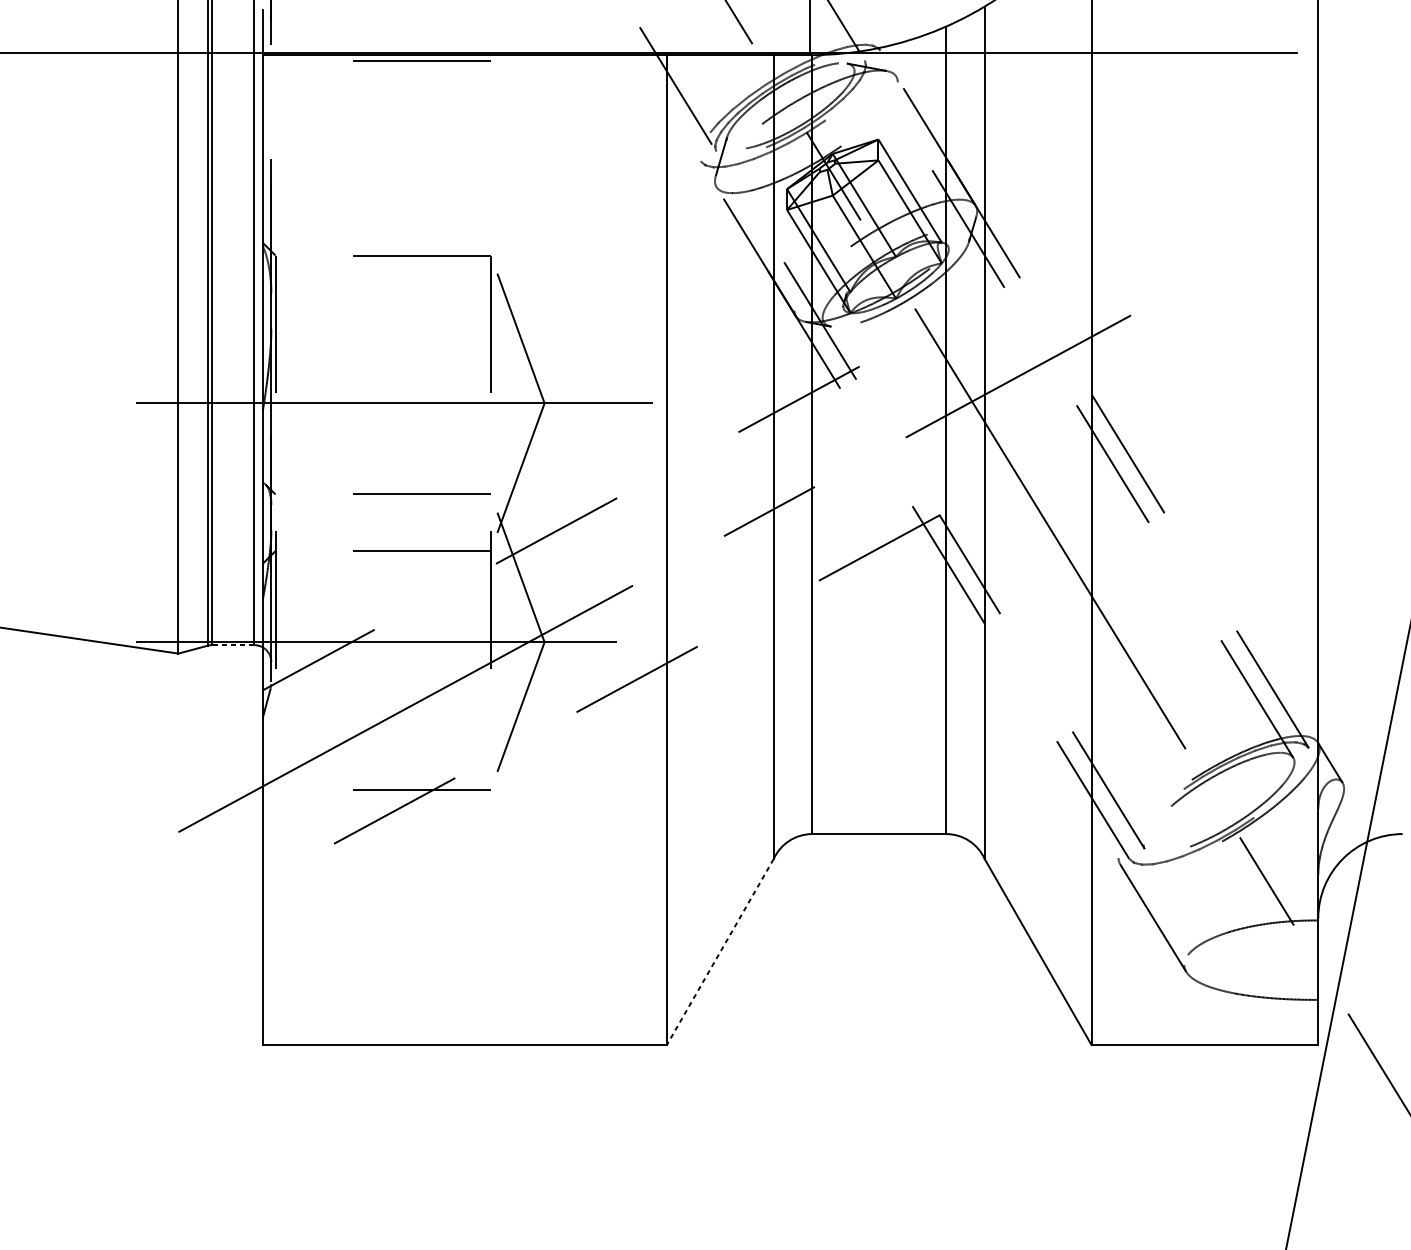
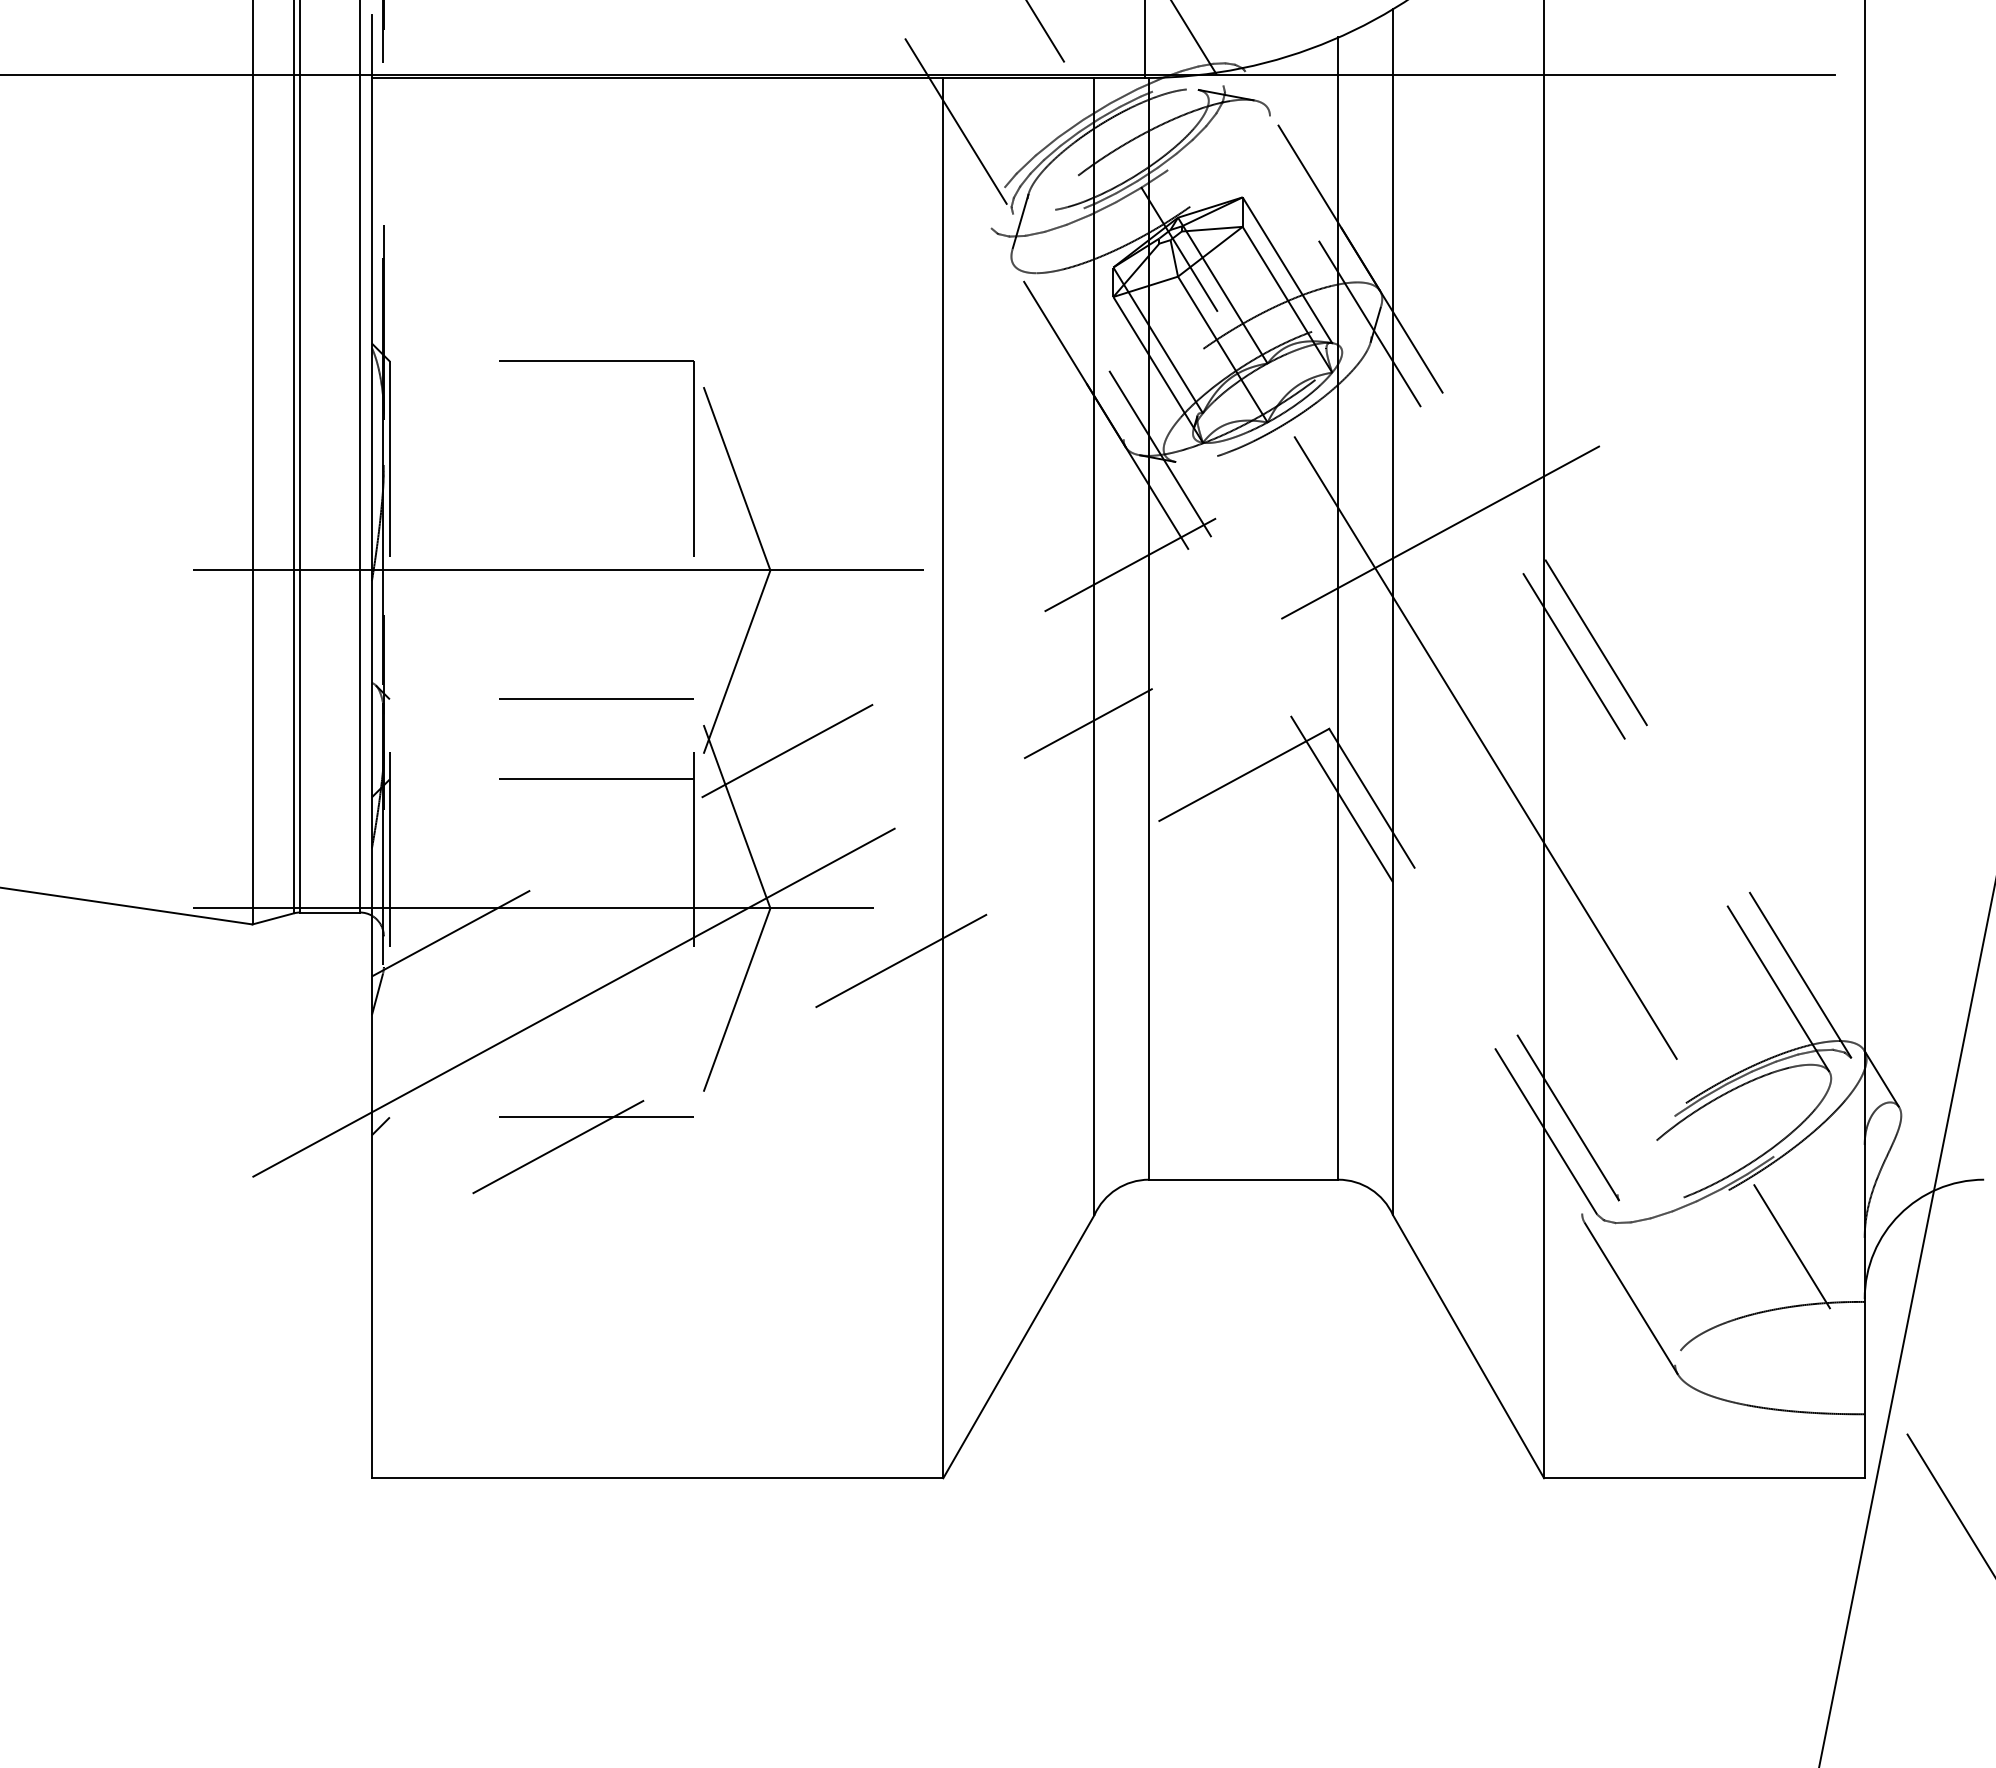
line: (421, 60) -> (596, 85), removed
line: (233, 645) -> (330, 912), dashed -> solid
line: (268, 796) -> (380, 1126), added
line: (719, 951) -> (1018, 1346), dashed -> solid

